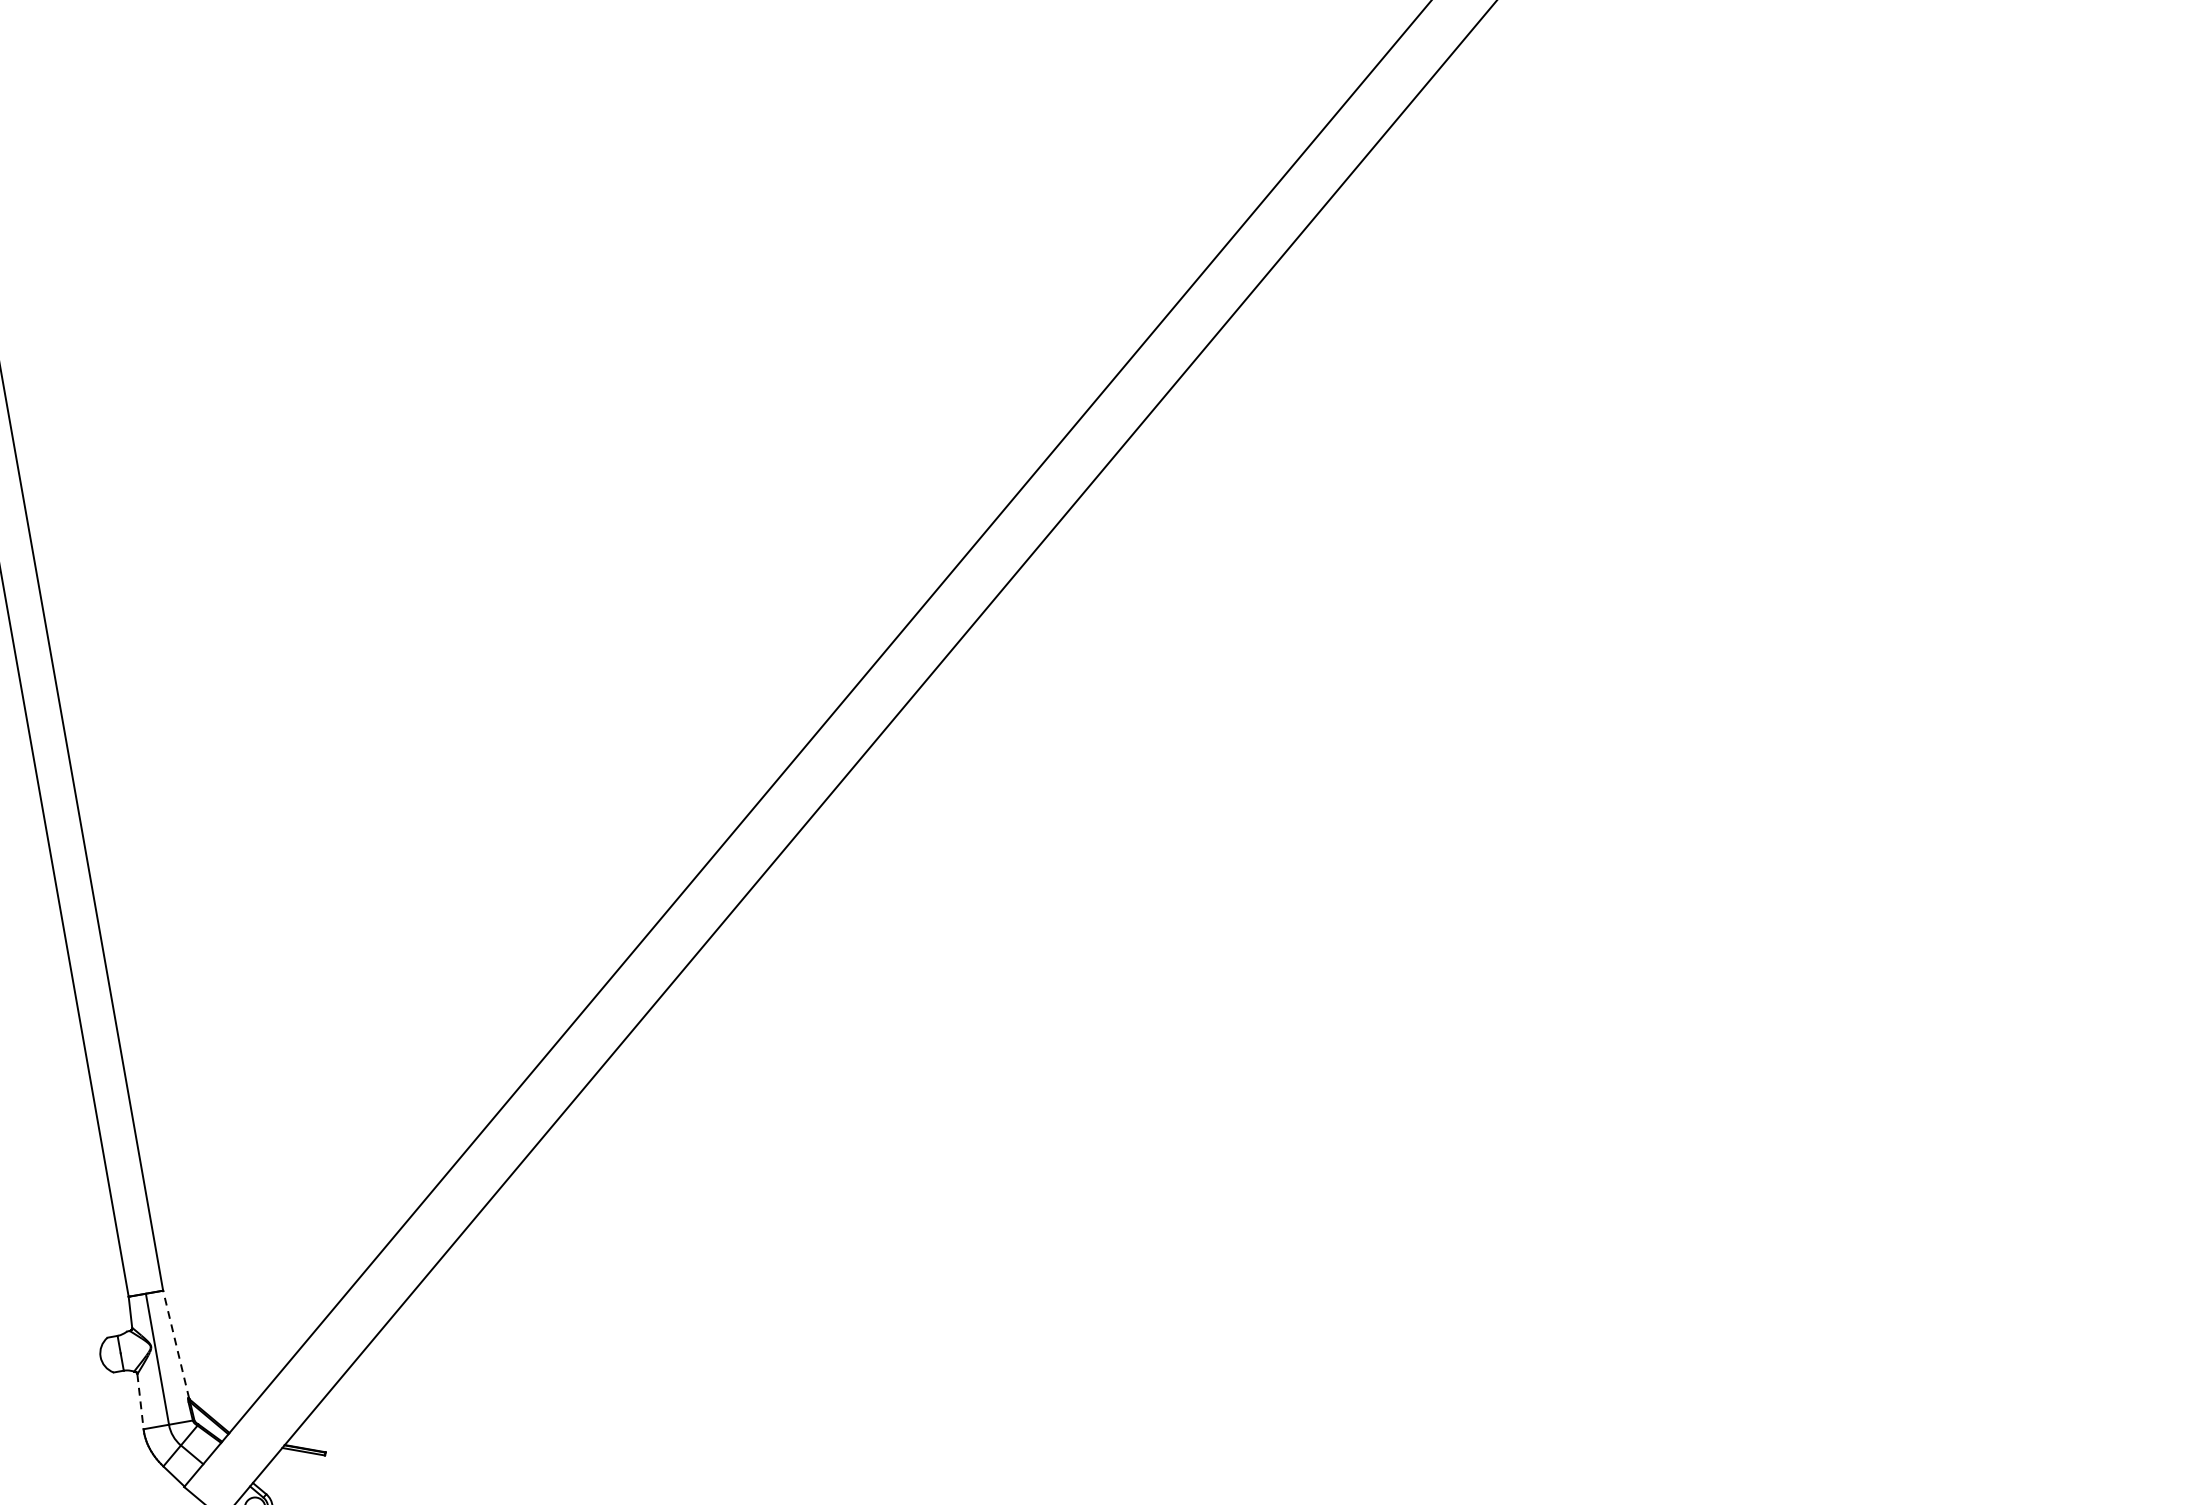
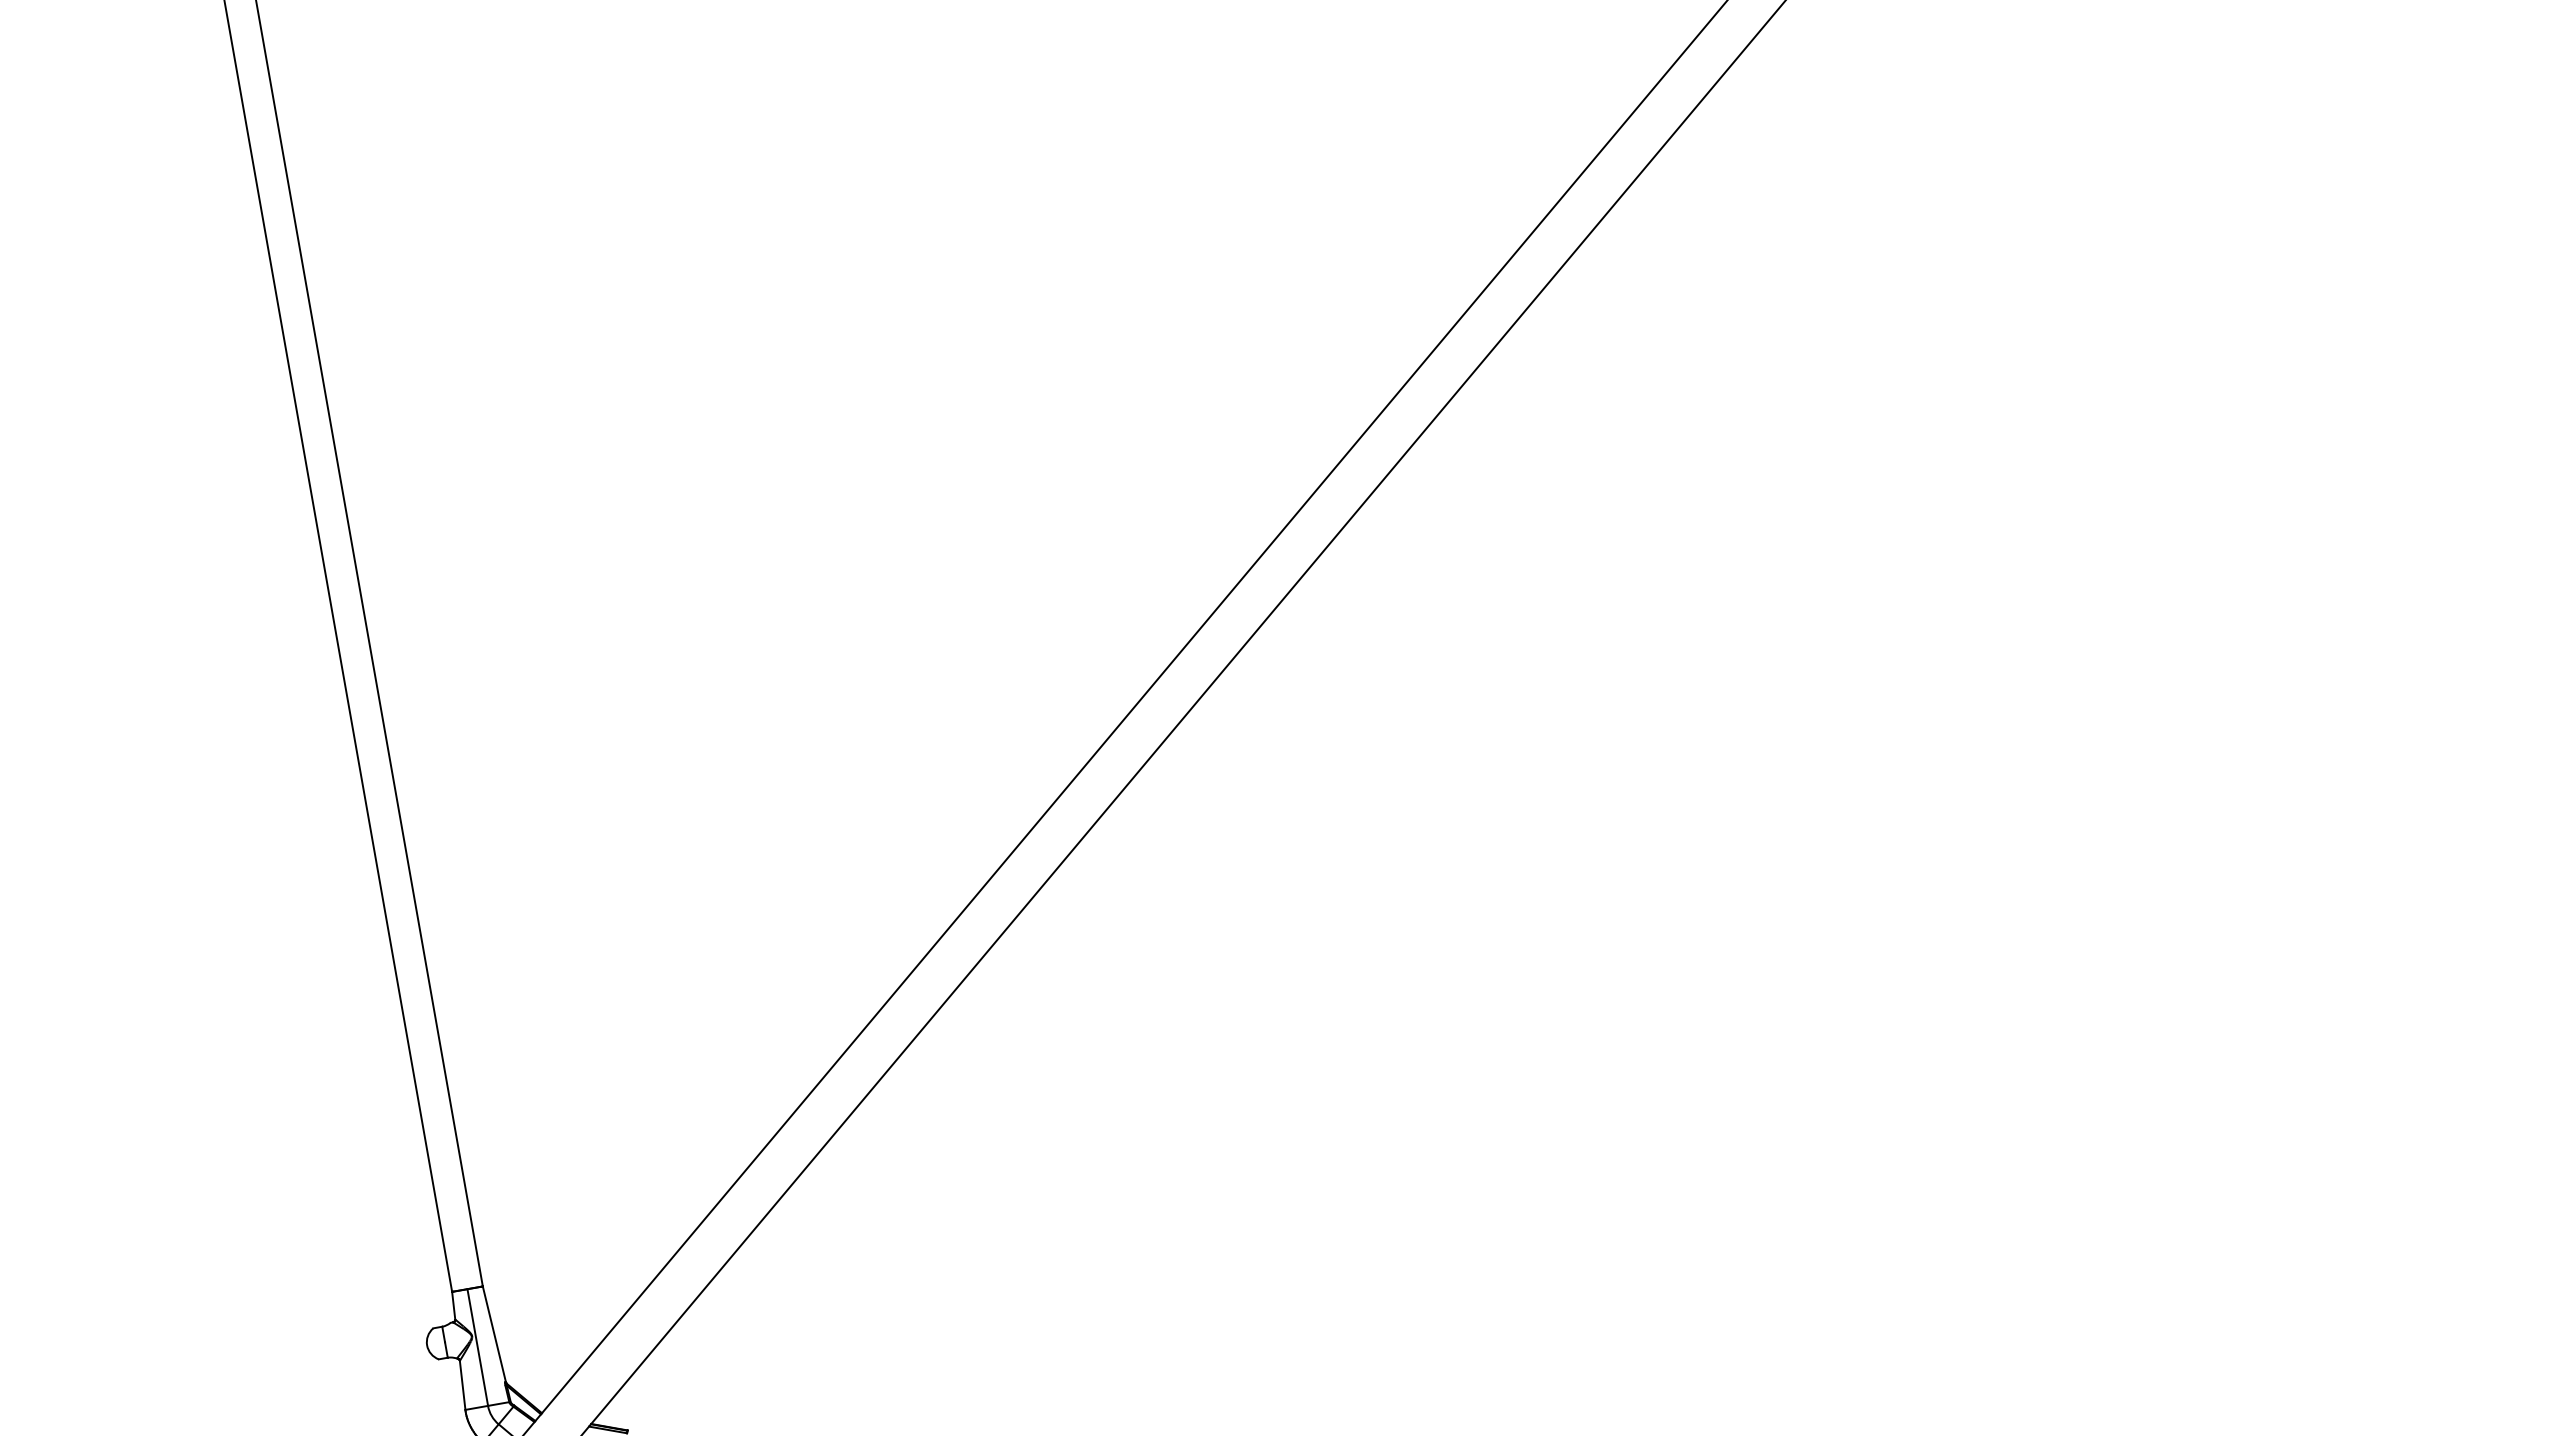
line: (176, 1344) -> (494, 1334), dashed -> solid
line: (140, 1401) -> (462, 1385), dashed -> solid

